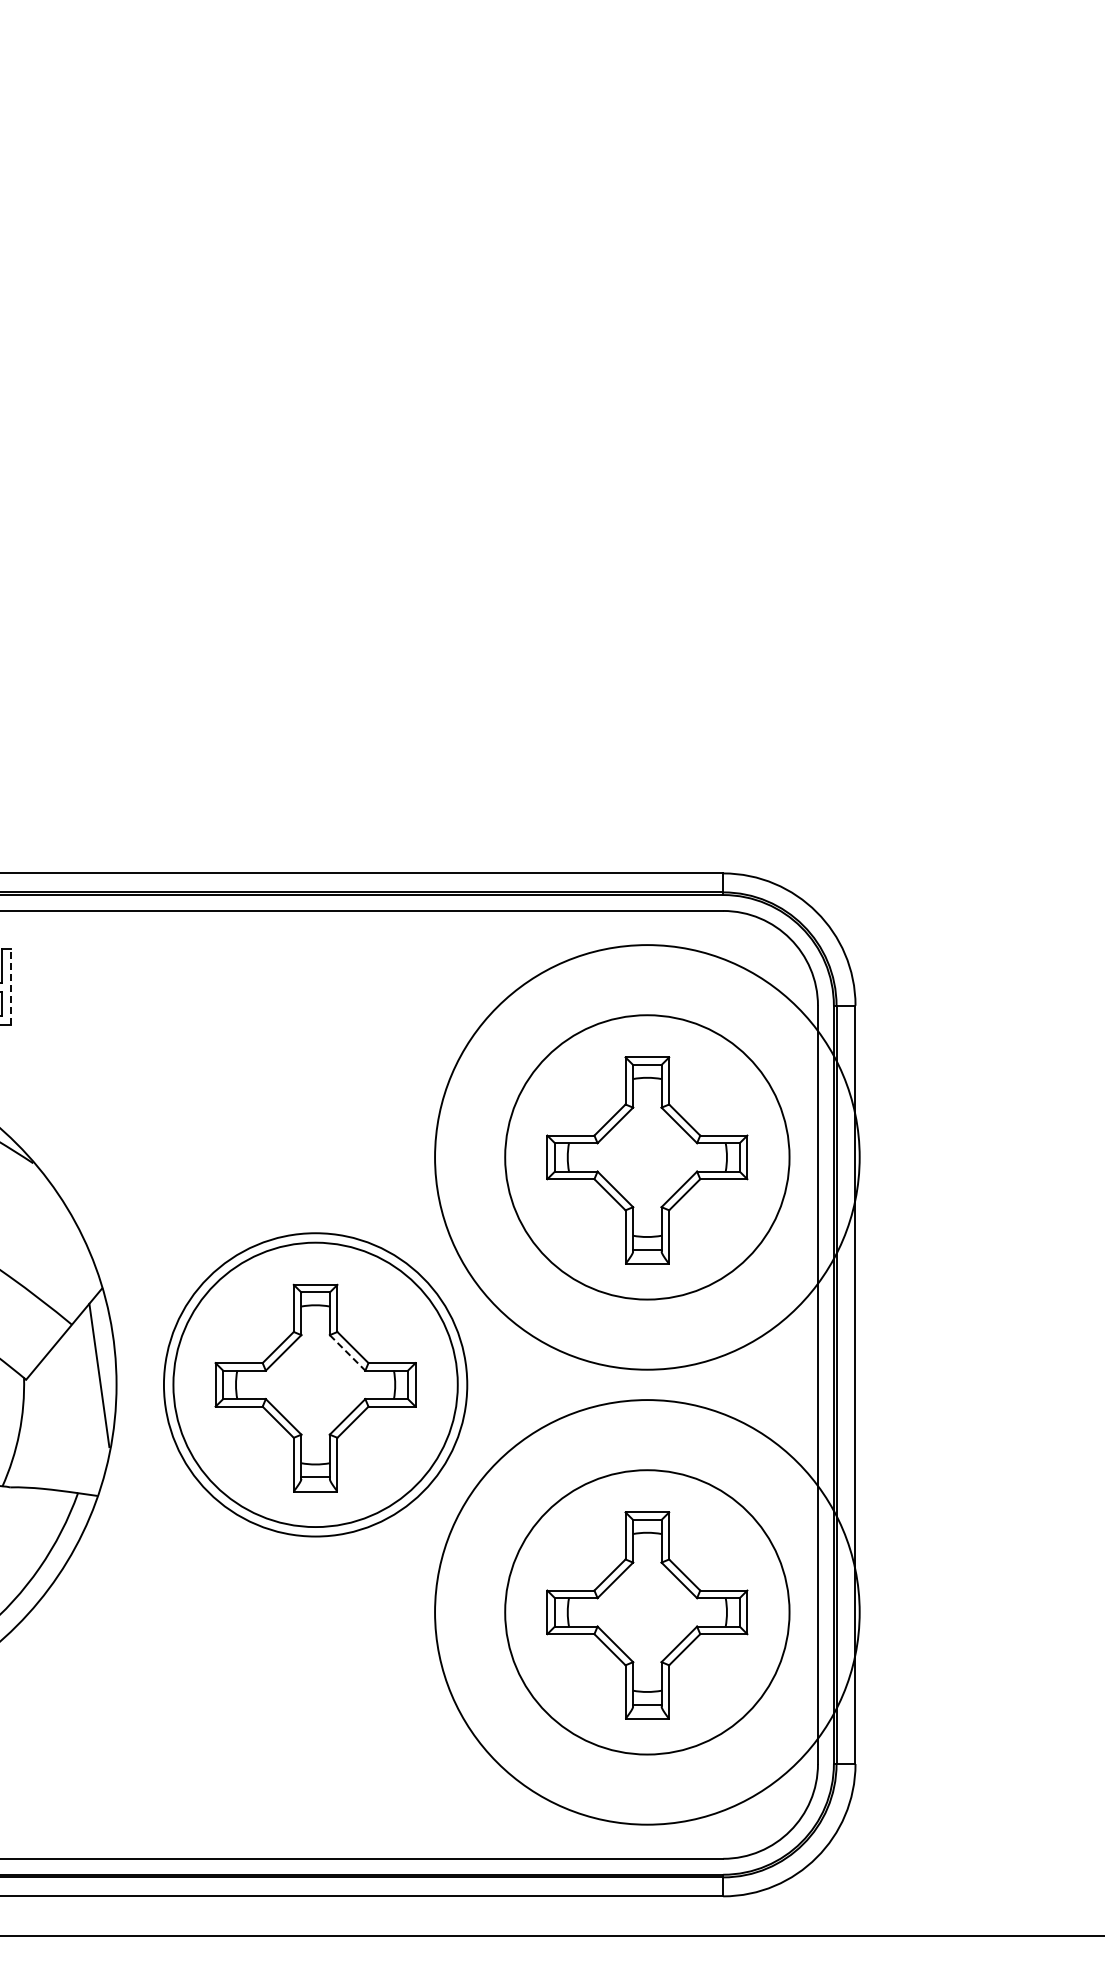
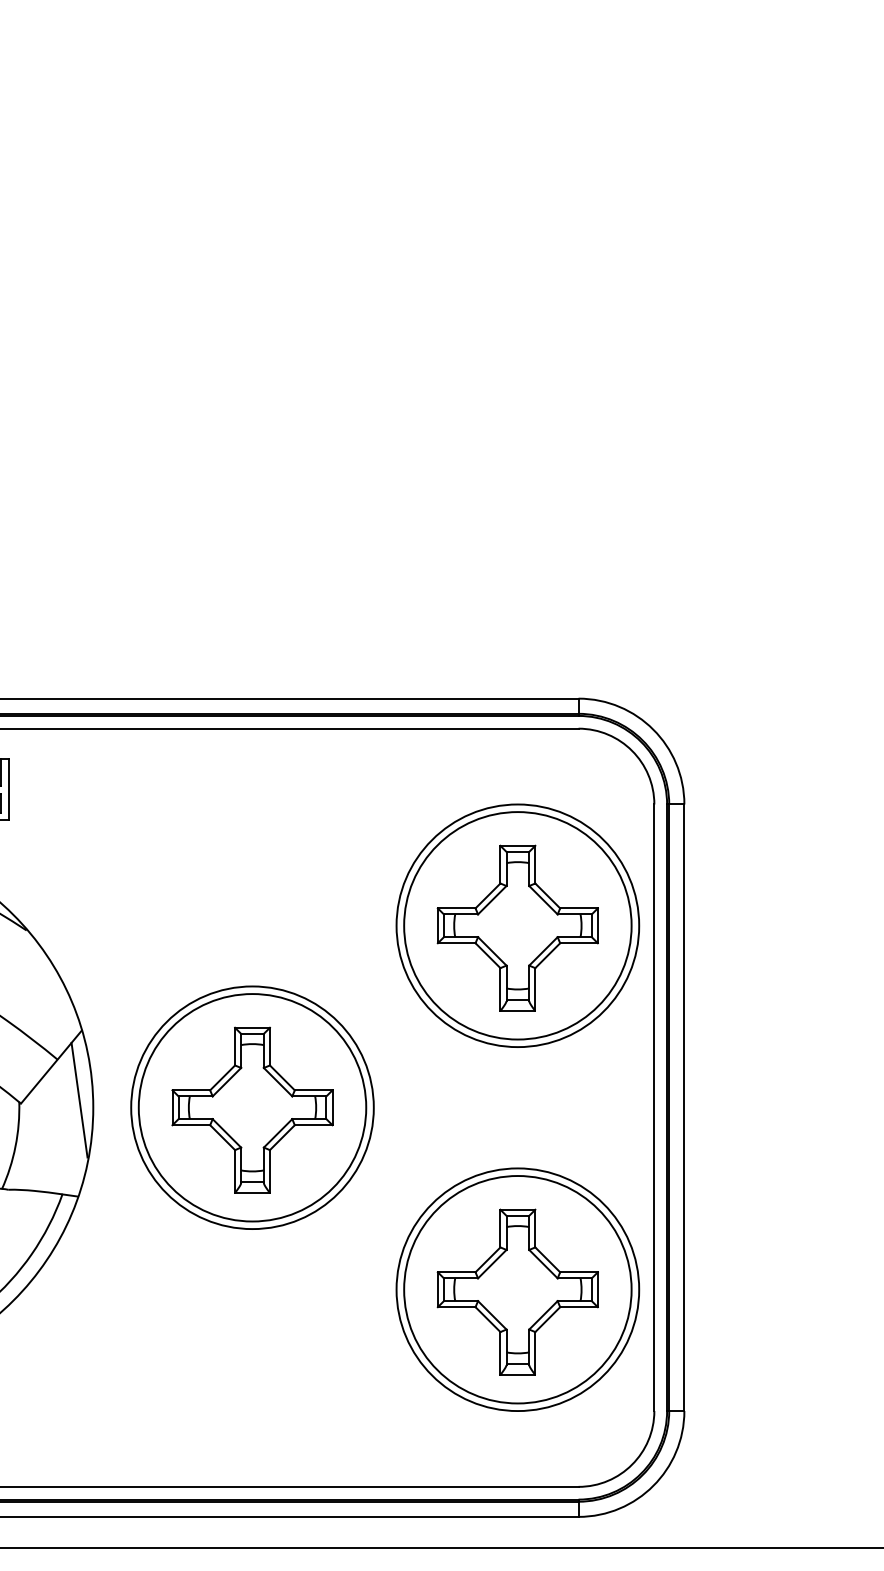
line: (11, 986) -> (9, 789), dashed -> solid
circle: (647, 1157) -> (517, 925), size x0.71
line: (347, 1353) -> (278, 1082), dashed -> solid
circle: (647, 1612) -> (517, 1289), size x0.71

